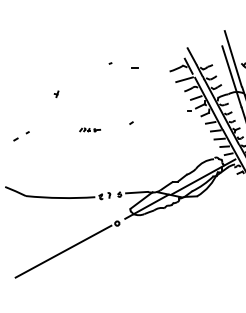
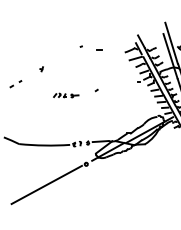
part: (90, 129) -> (66, 95), size x1.67
part: (20, 136) -> (15, 84), moved

